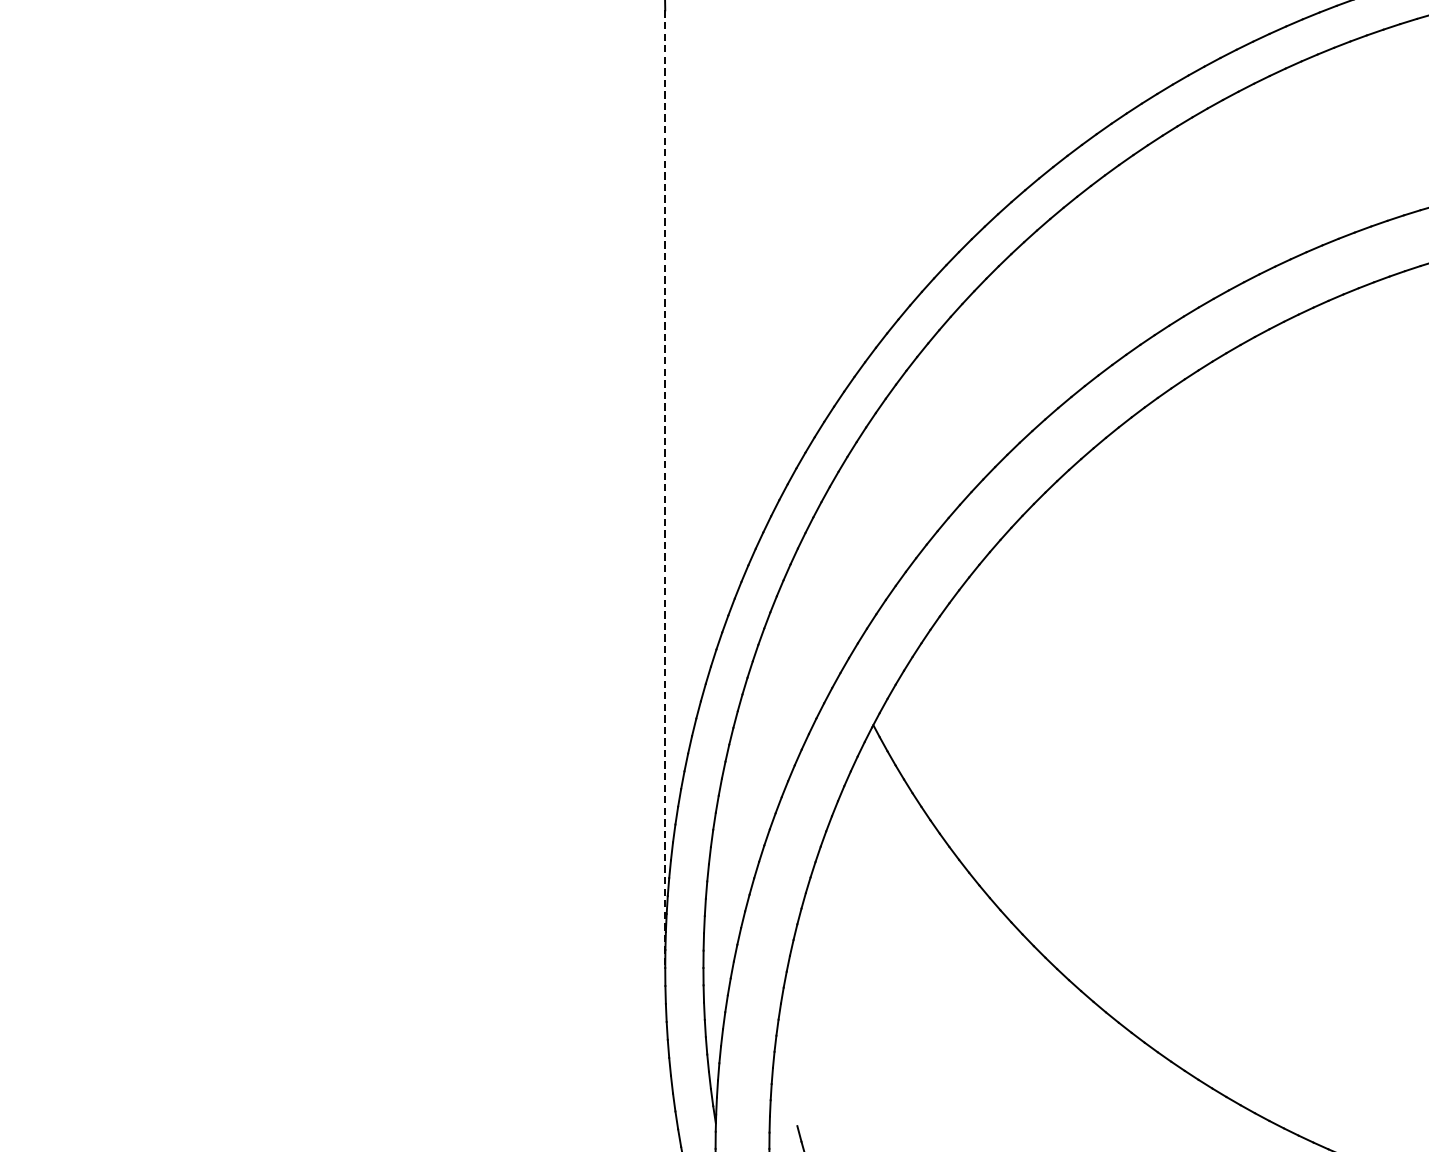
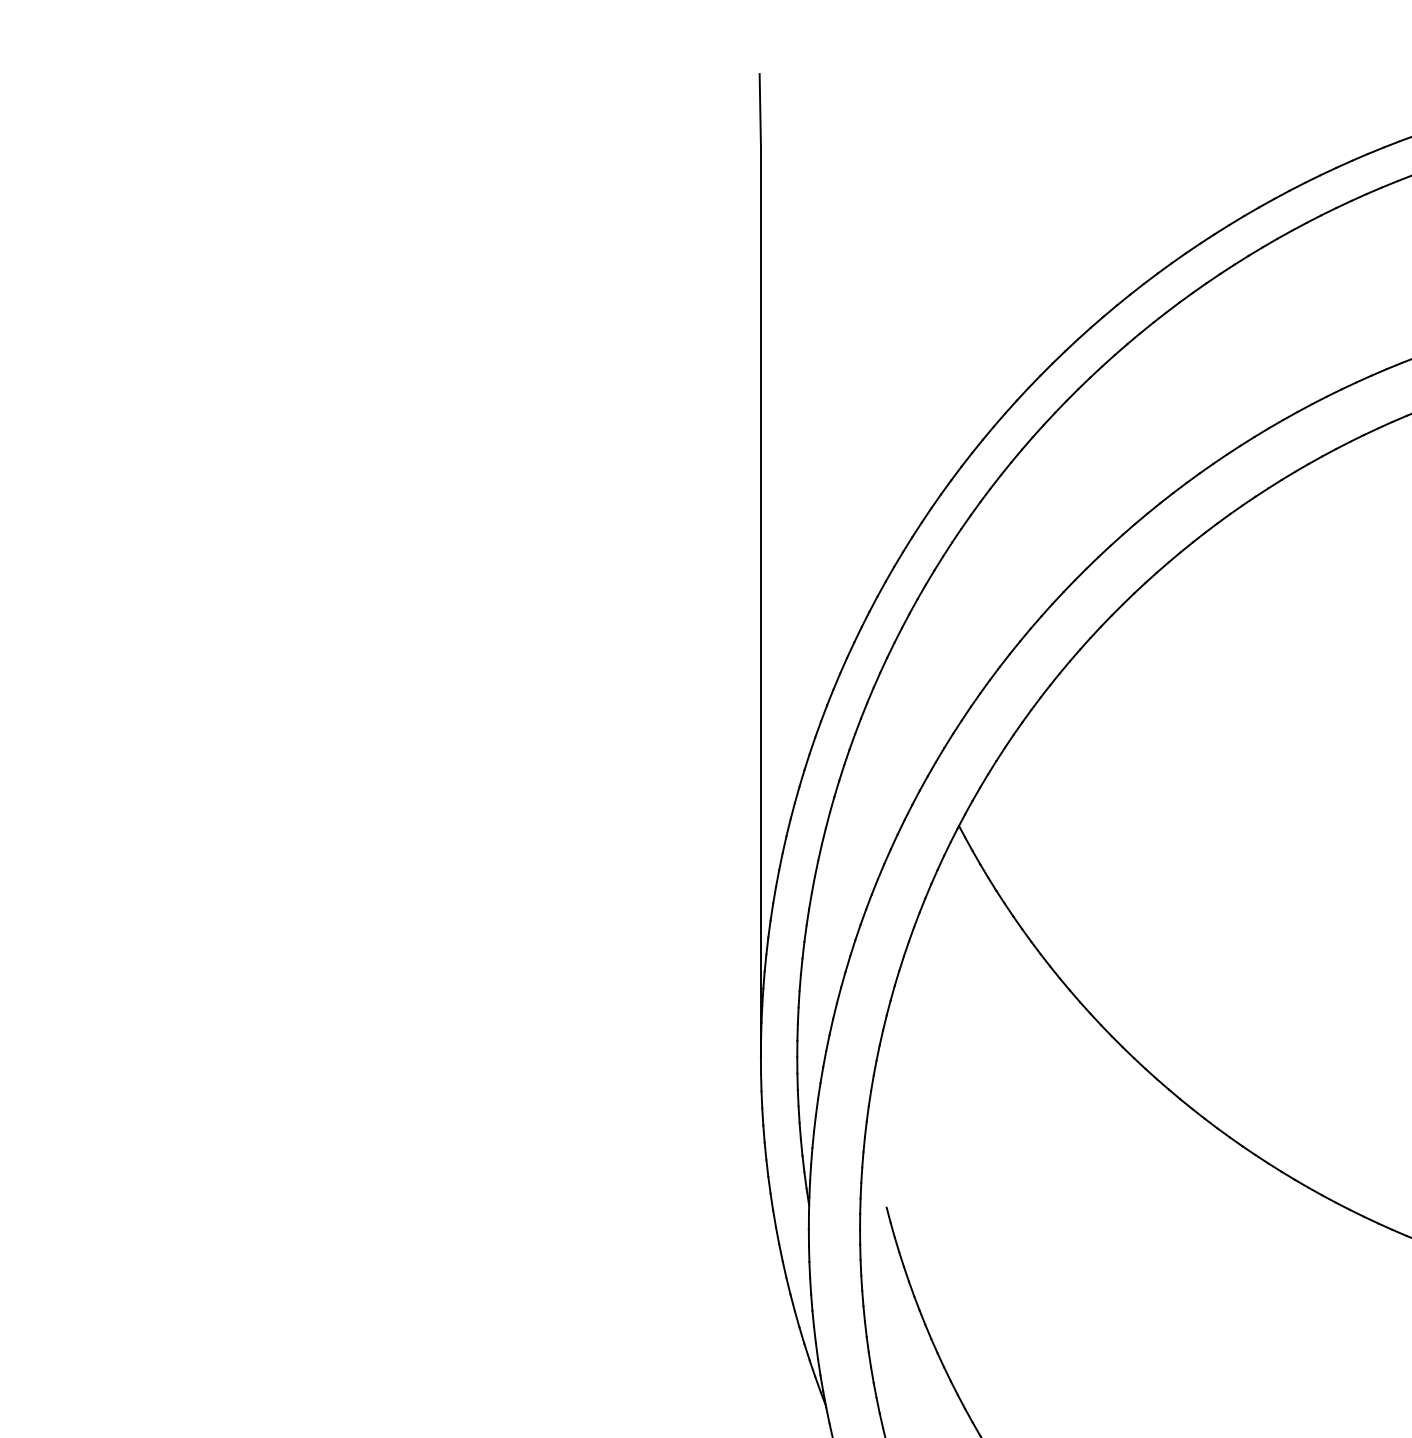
line: (664, 489) -> (760, 601), dashed -> solid

